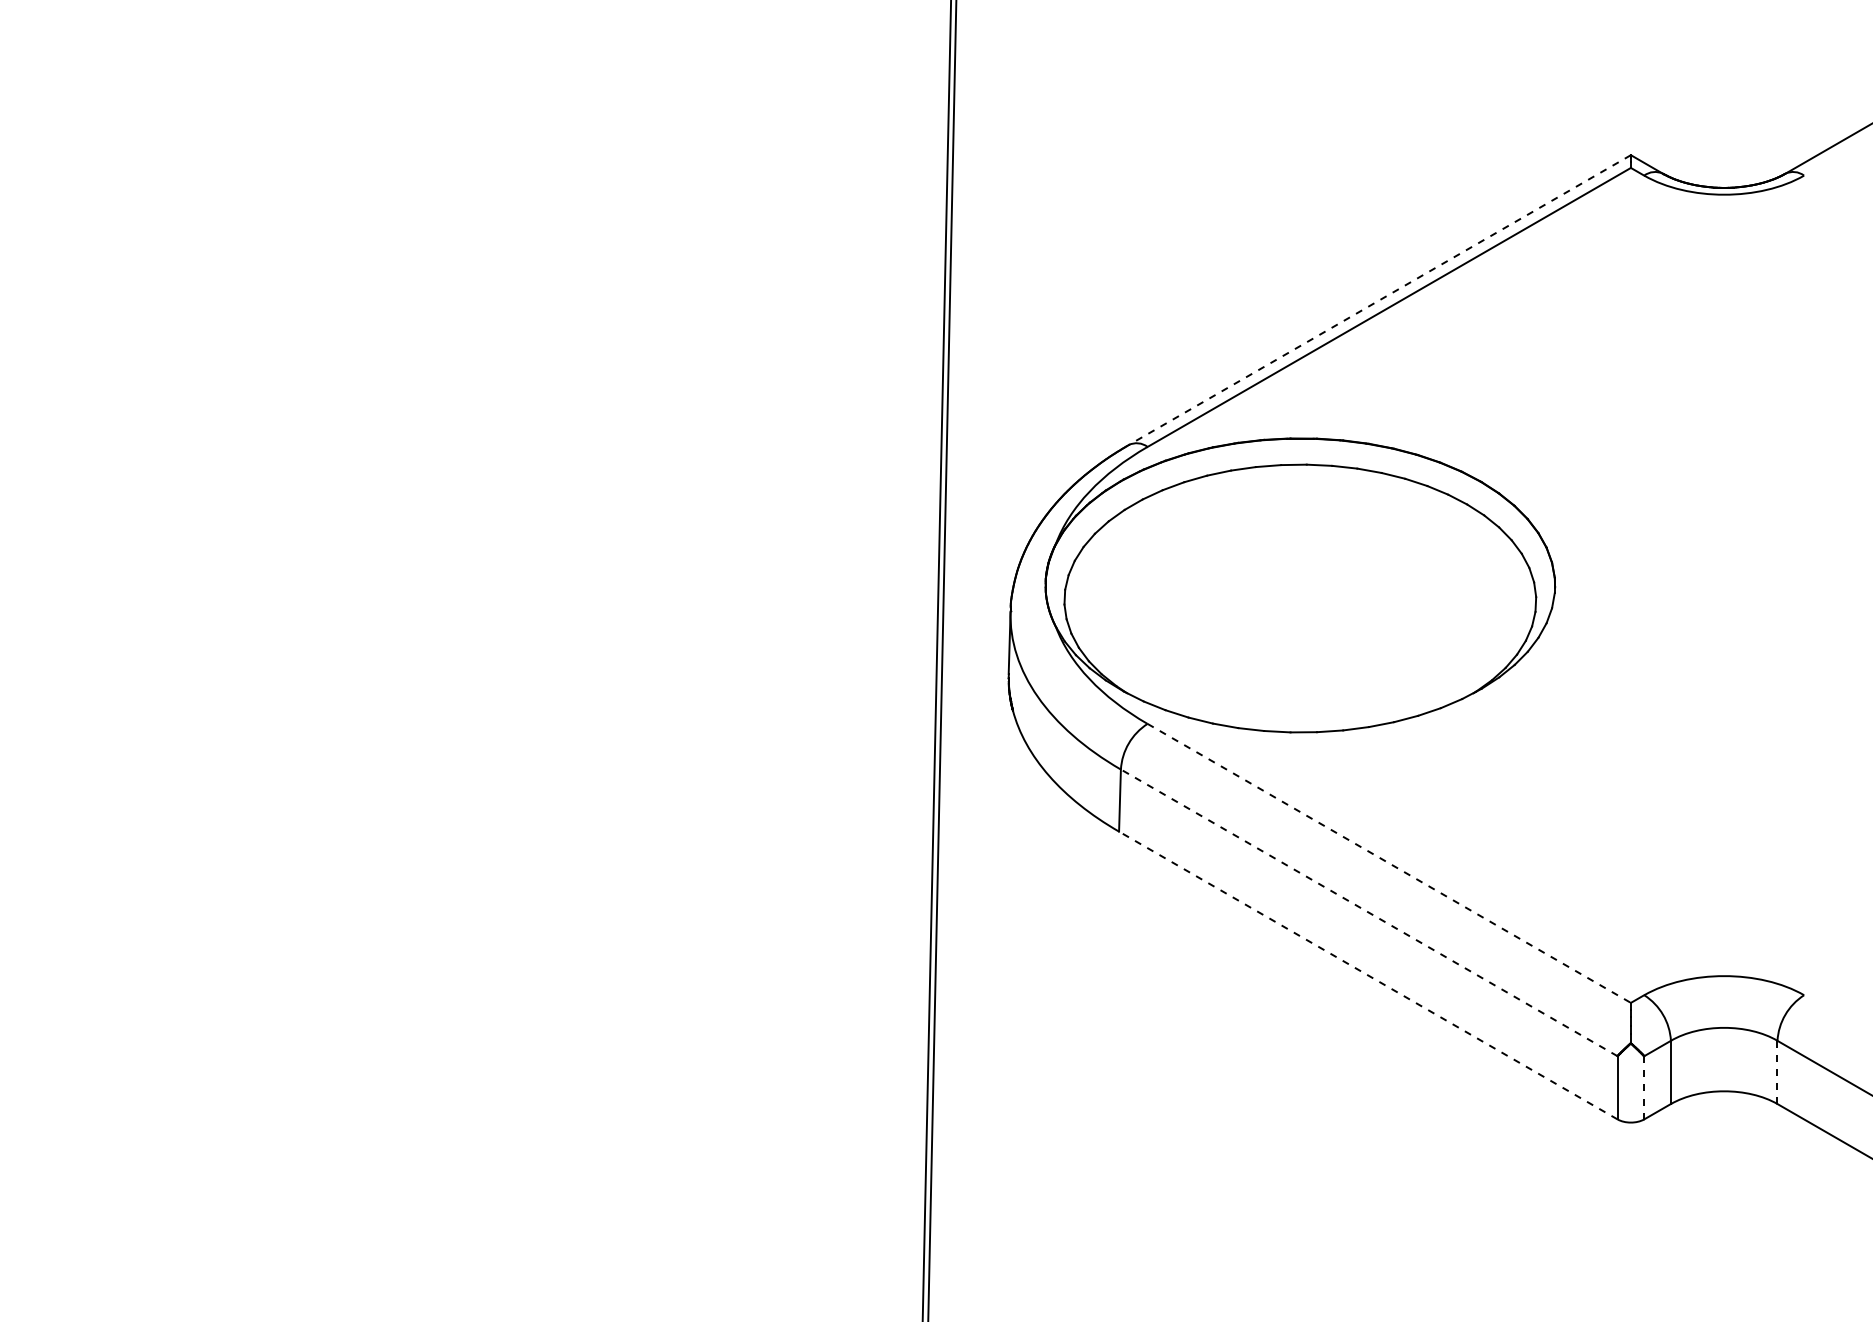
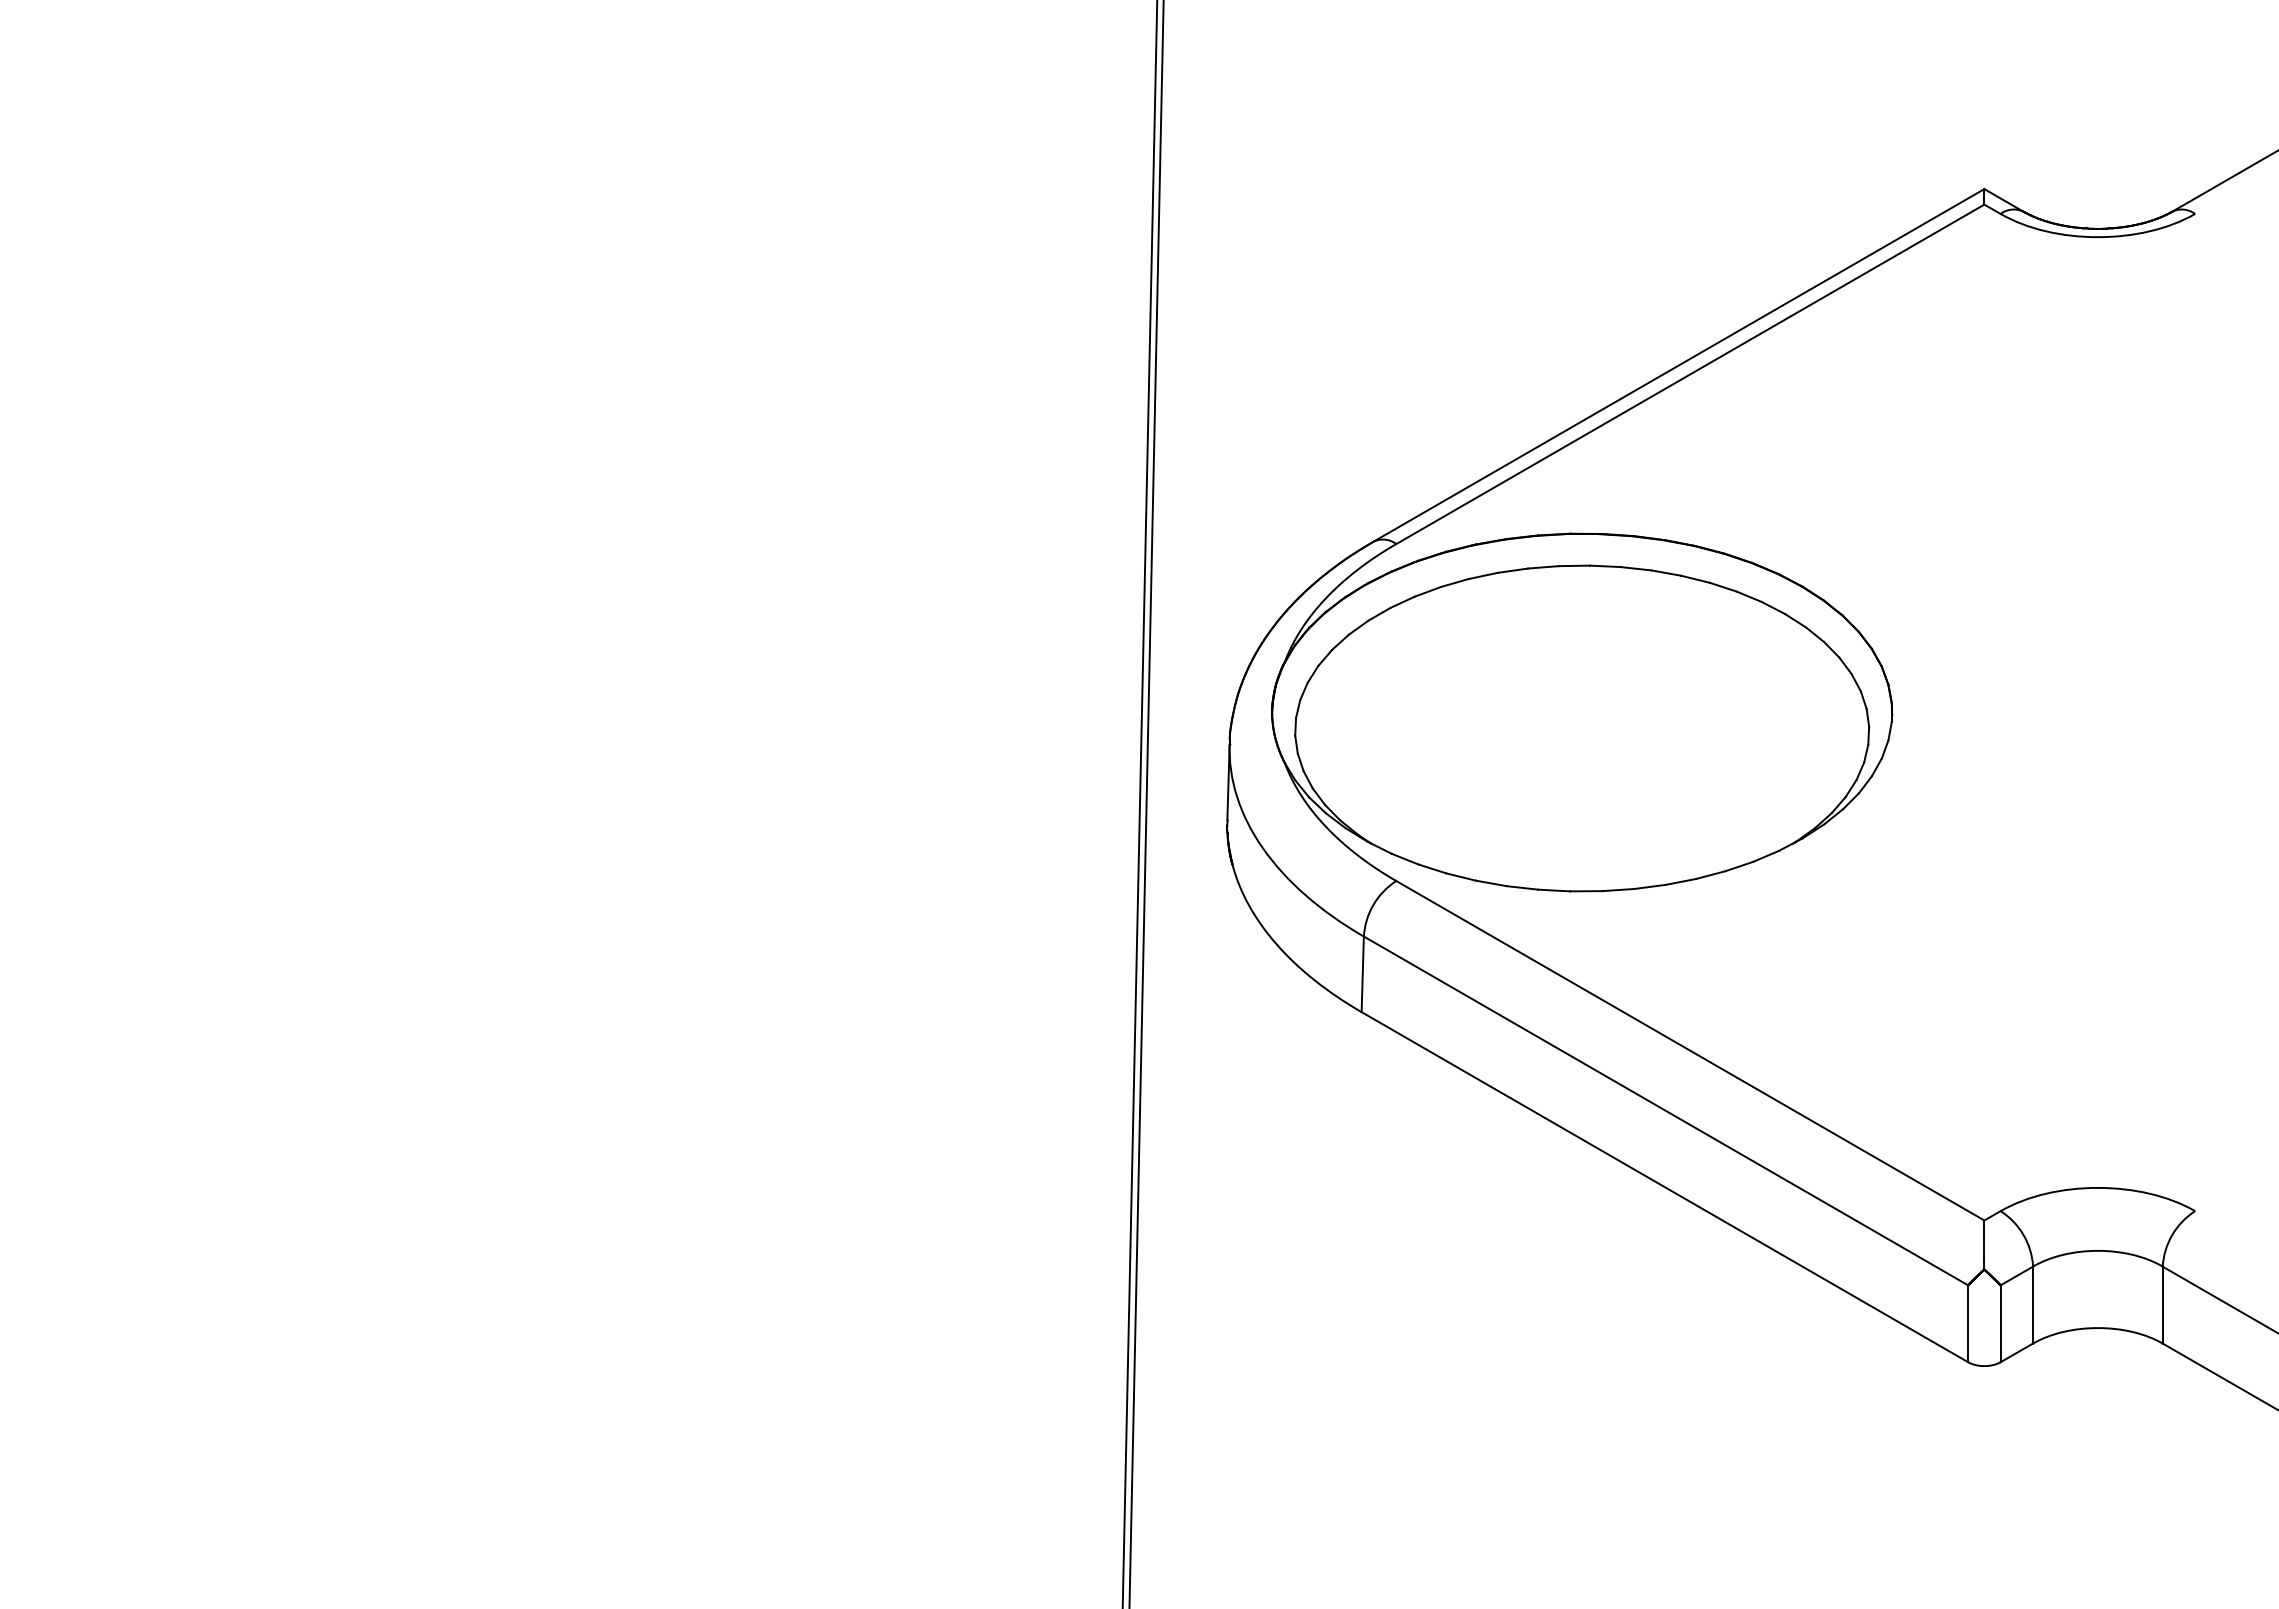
line: (1379, 300) -> (1678, 365), dashed -> solid
line: (1389, 863) -> (1690, 1050), dashed -> solid
line: (1369, 912) -> (1666, 1110), dashed -> solid
line: (1367, 974) -> (1664, 1186), dashed -> solid
line: (1777, 1072) -> (2162, 1305), dashed -> solid
line: (1644, 1088) -> (2000, 1324), dashed -> solid

